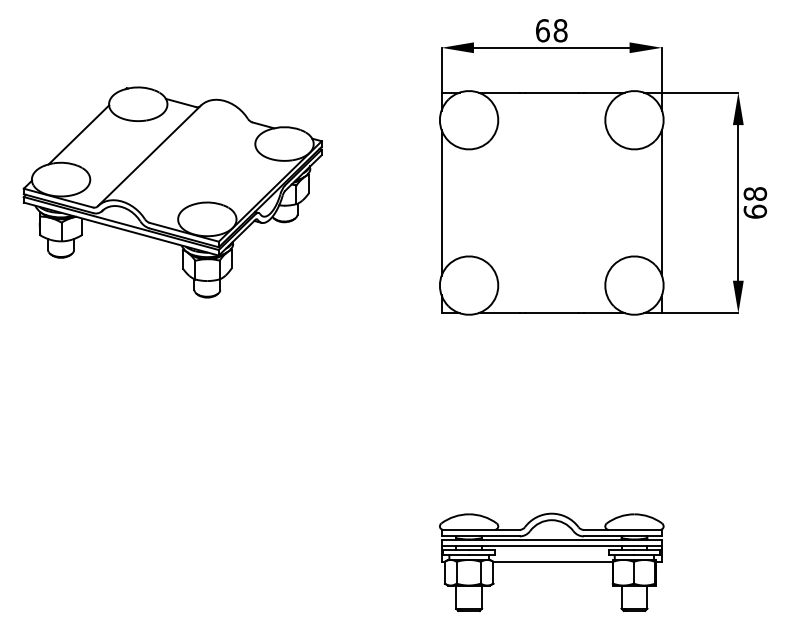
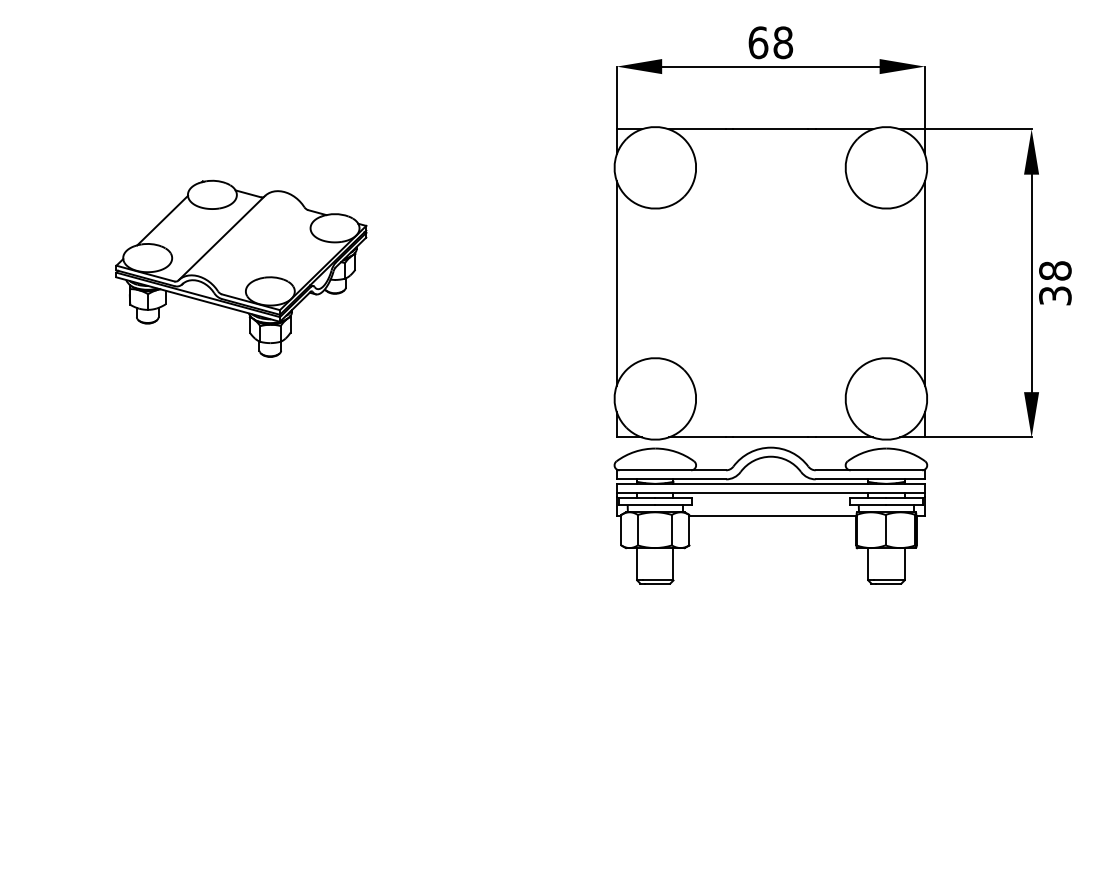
part: (172, 192) -> (241, 268), size x0.6
text: (755, 211) -> (1055, 295), 68 -> 38
part: (551, 562) -> (770, 515), moved

